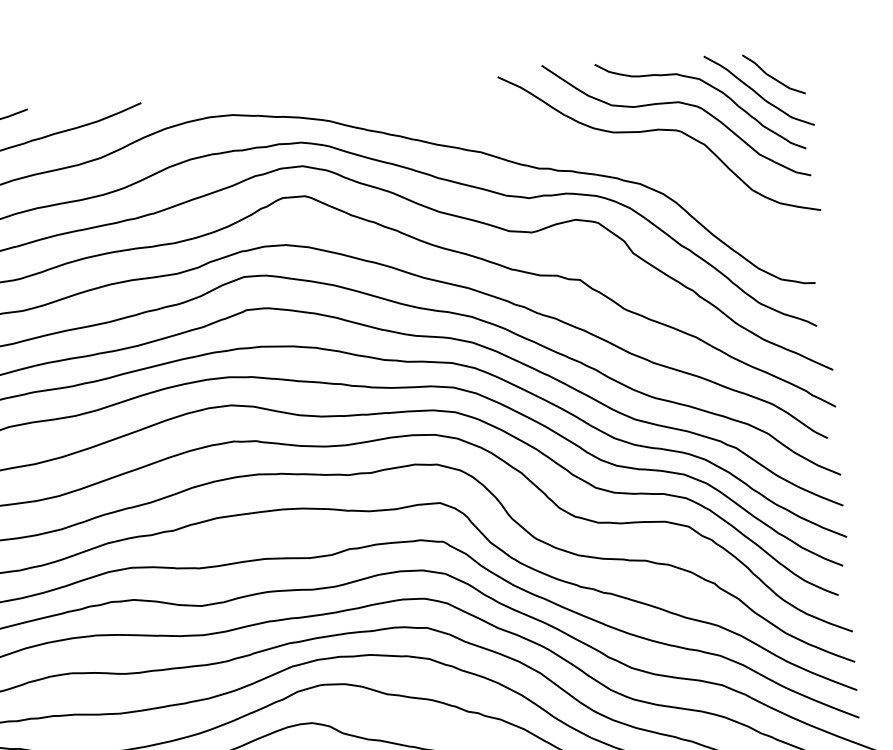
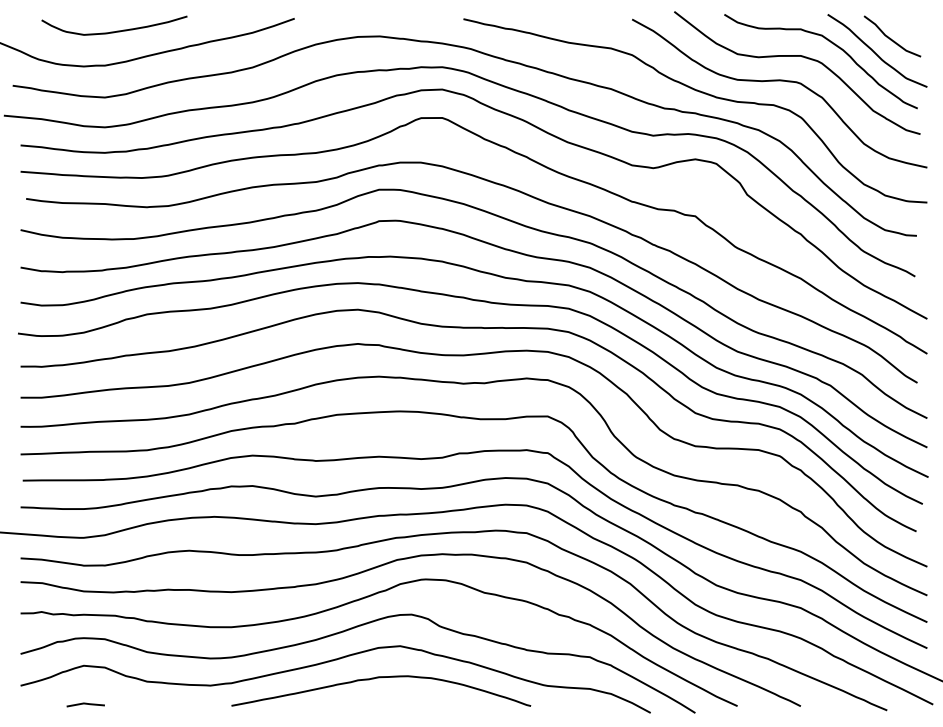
curve: (580, 150) -> (704, 94), added

